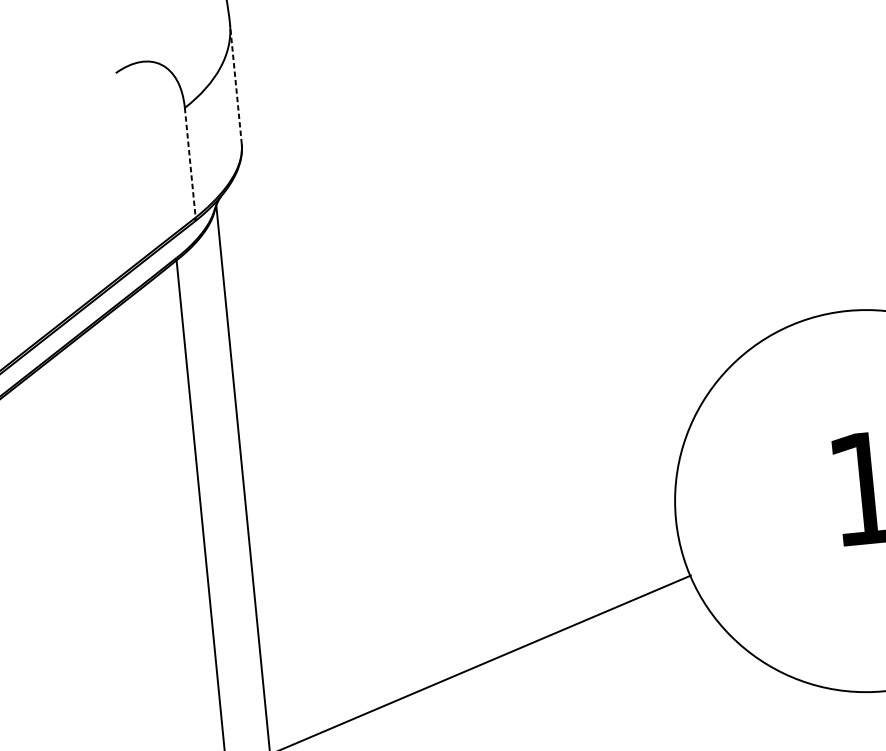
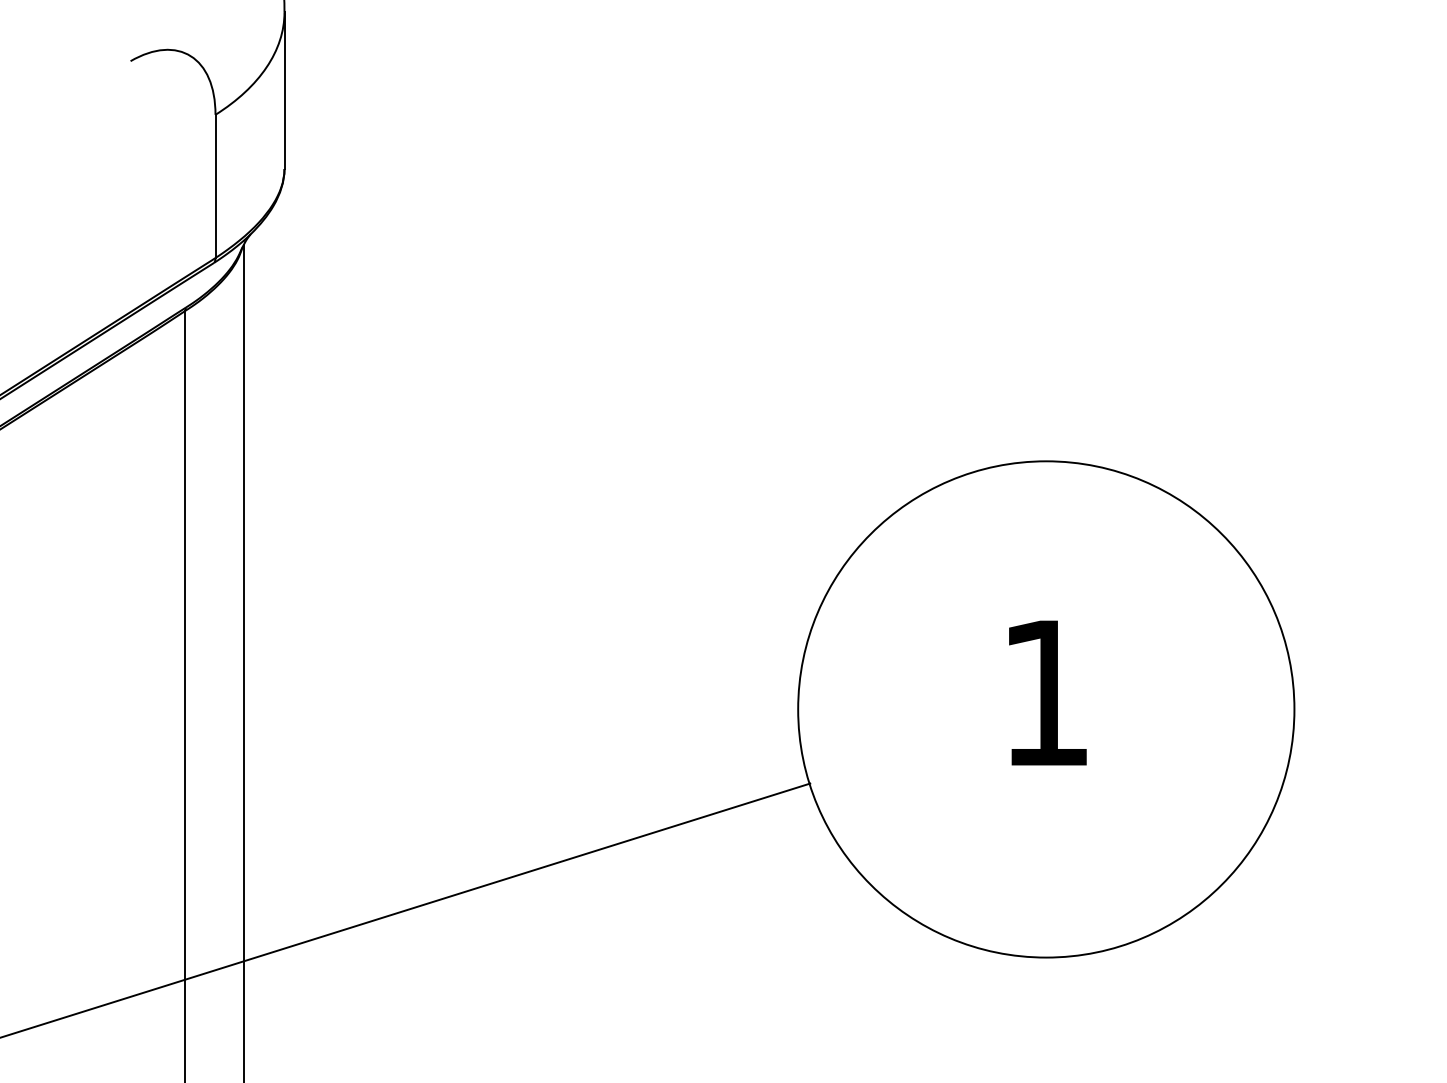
line: (235, 84) -> (284, 90), dashed -> solid
line: (190, 162) -> (215, 186), dashed -> solid

